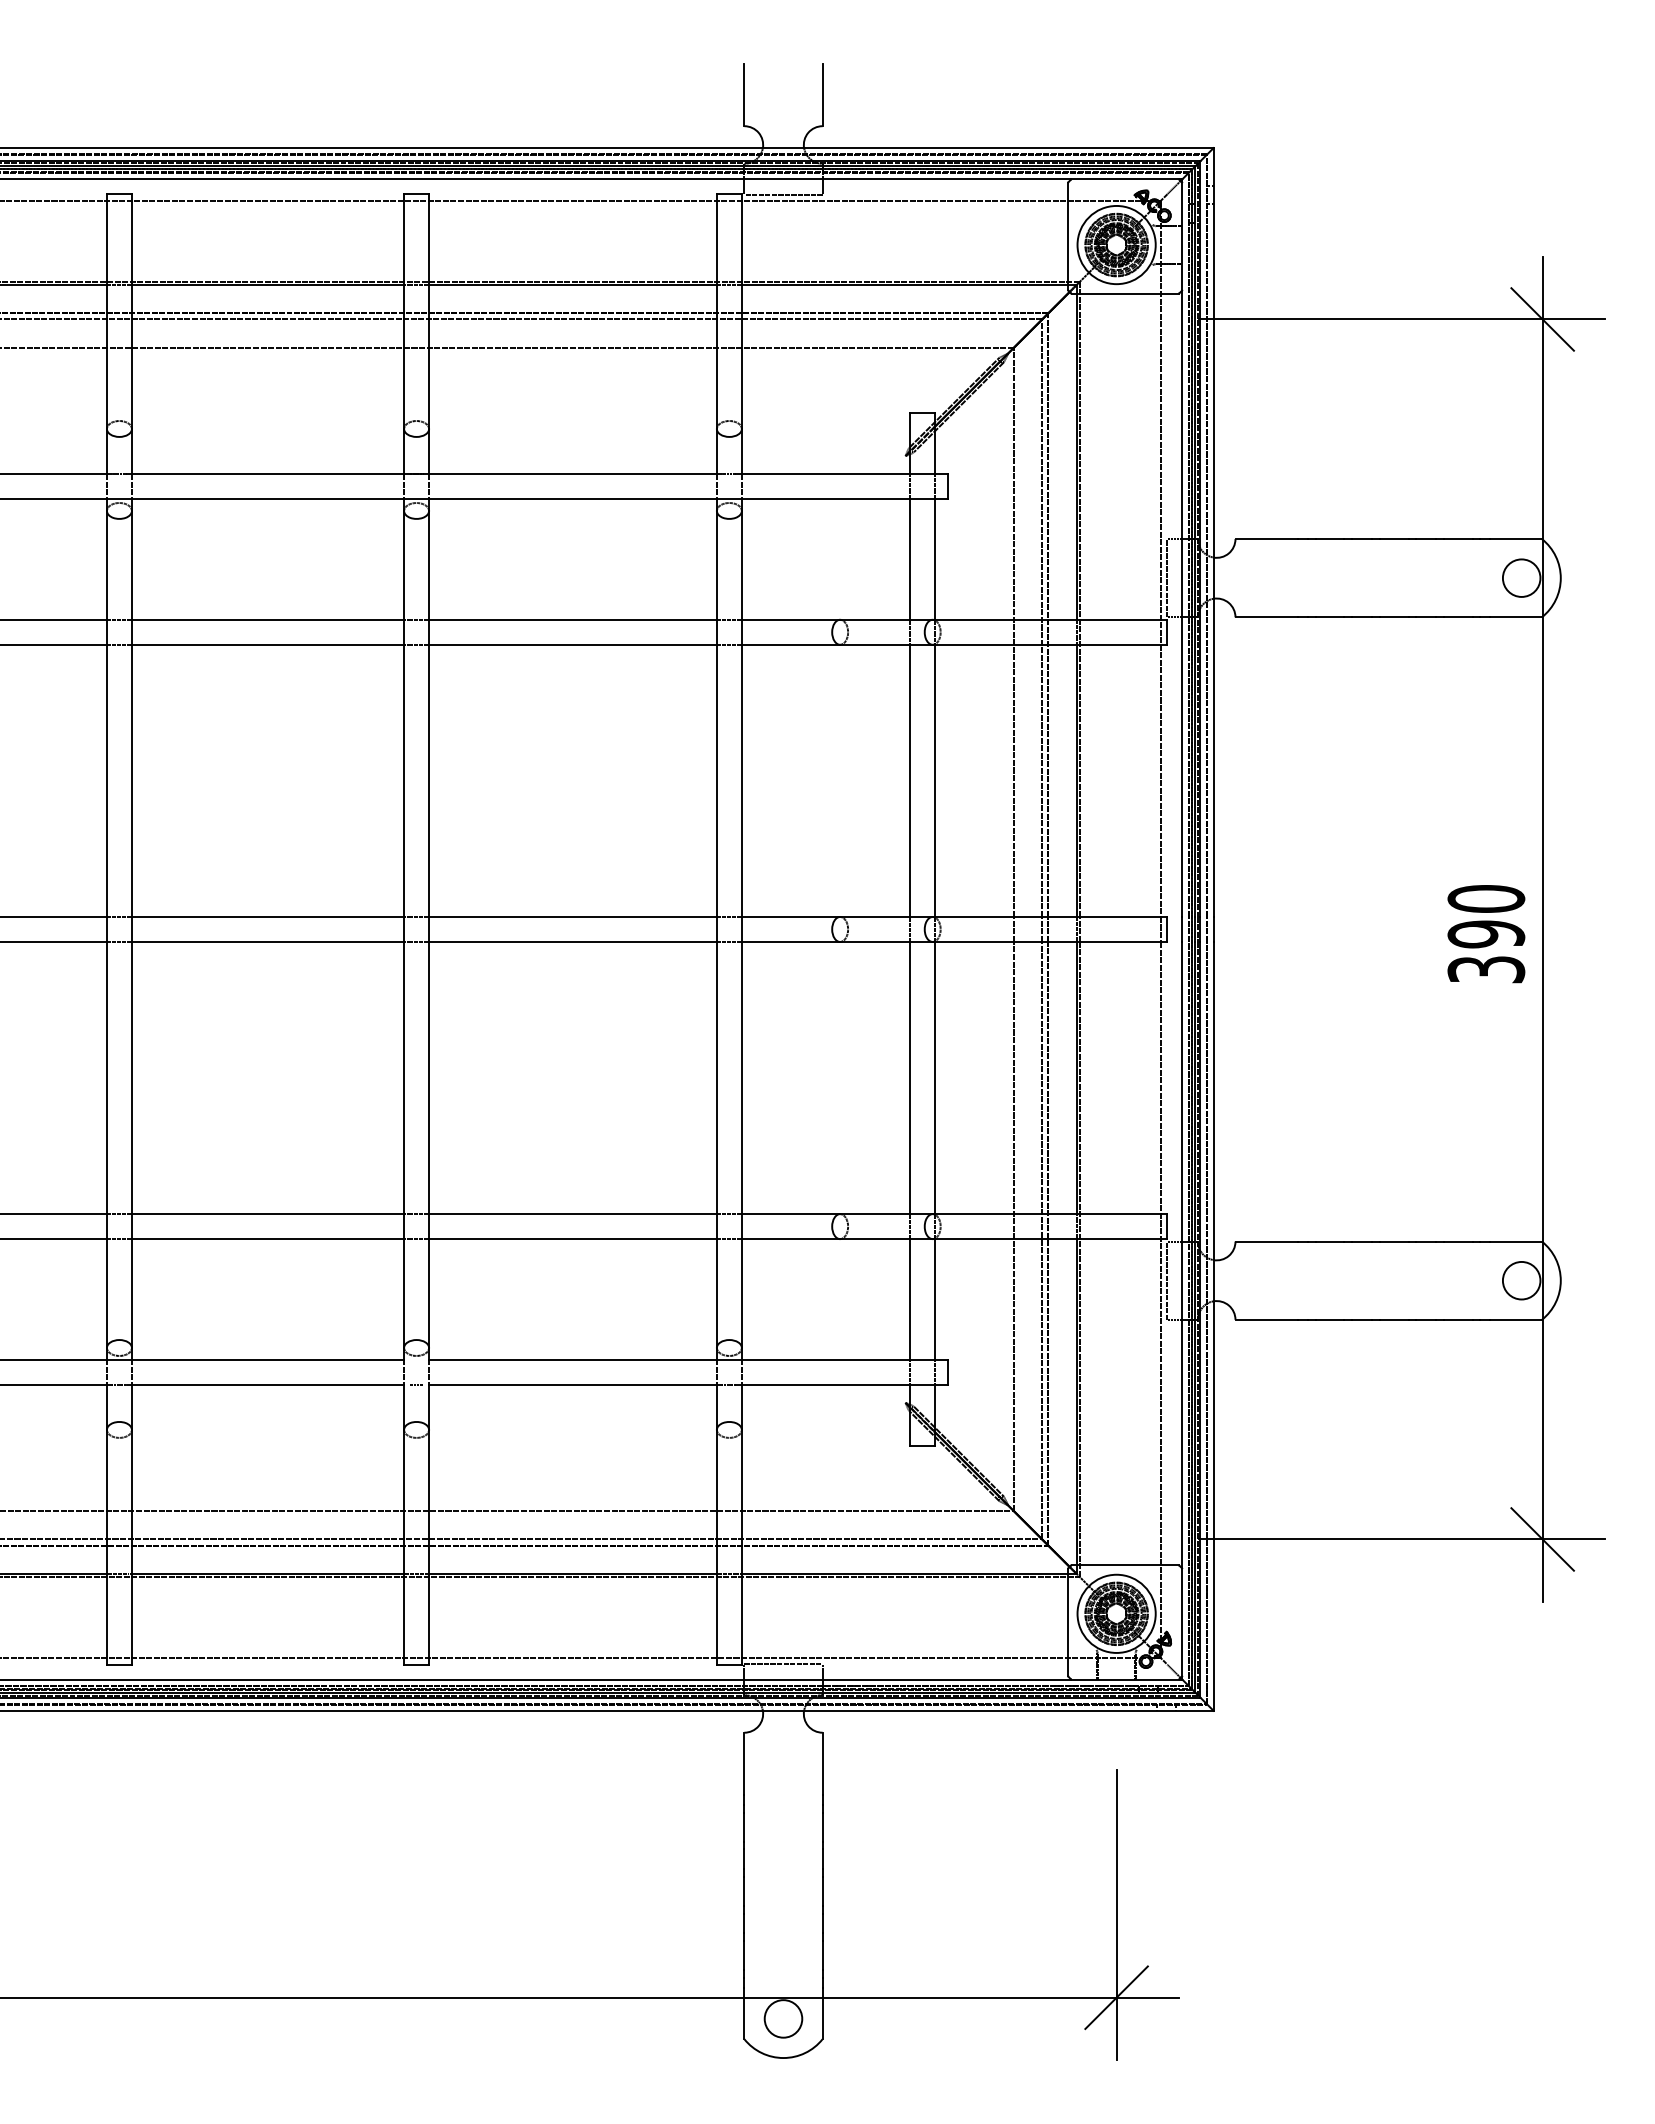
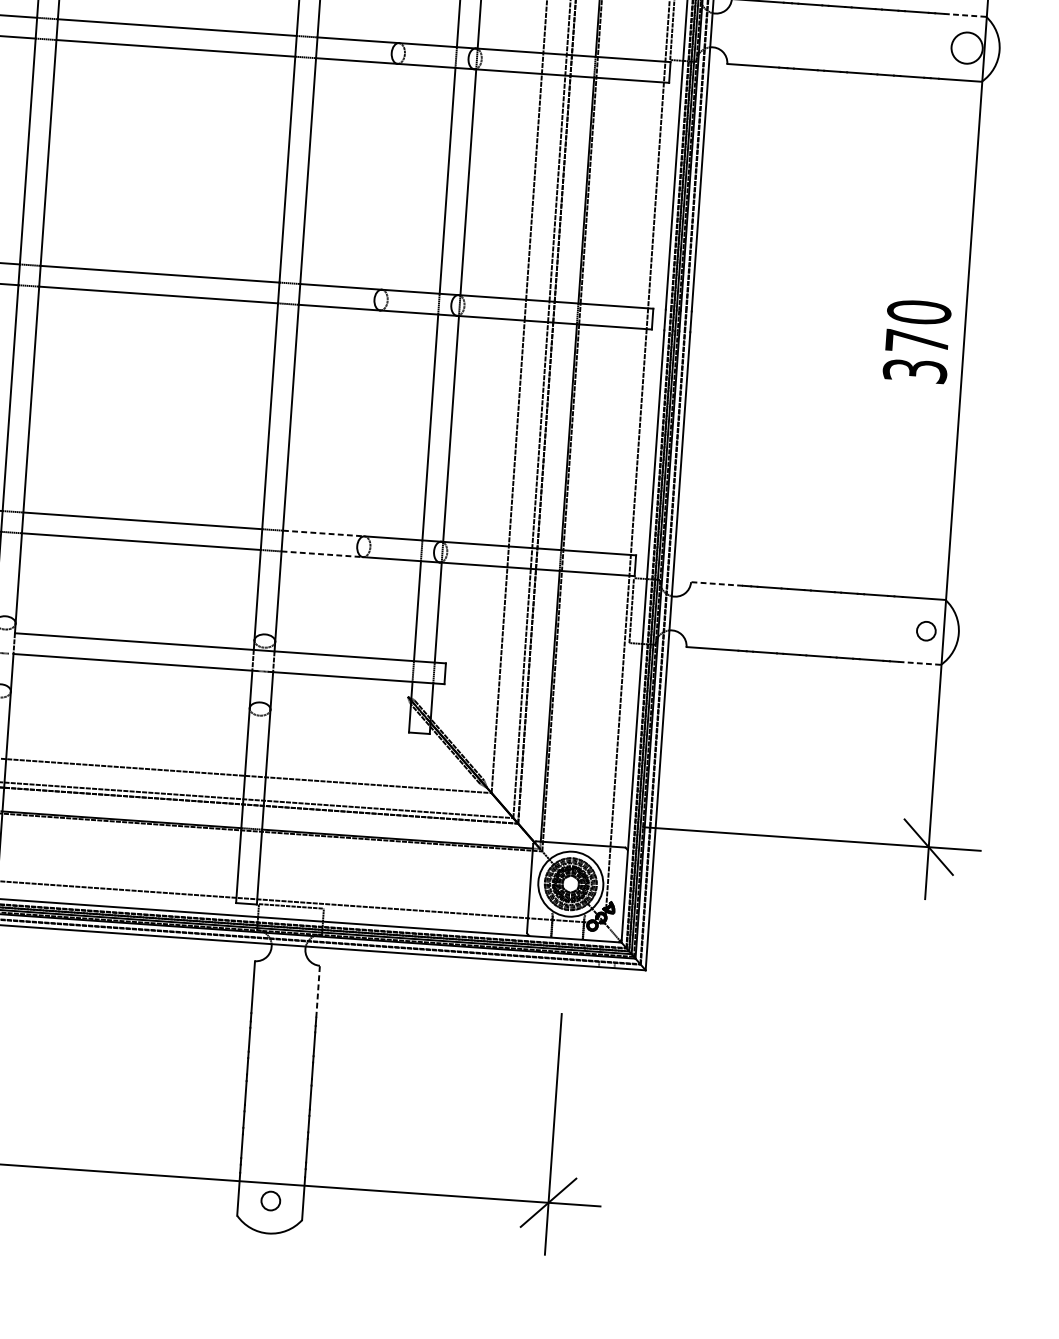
line: (1516, 539) -> (965, 15), solid -> dashed
text: (1486, 934) -> (917, 341), 390 -> 370
line: (791, 1214) -> (324, 533), solid -> dashed
line: (791, 1239) -> (322, 554), solid -> dashed
line: (1266, 1241) -> (716, 583), solid -> dashed
circle: (1521, 1280) -> (926, 631), size x0.6
line: (1516, 1319) -> (919, 663), solid -> dashed
line: (822, 1763) -> (318, 991), solid -> dashed
circle: (783, 2018) -> (270, 1200), size x0.6

